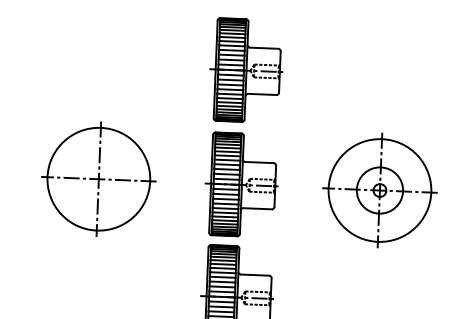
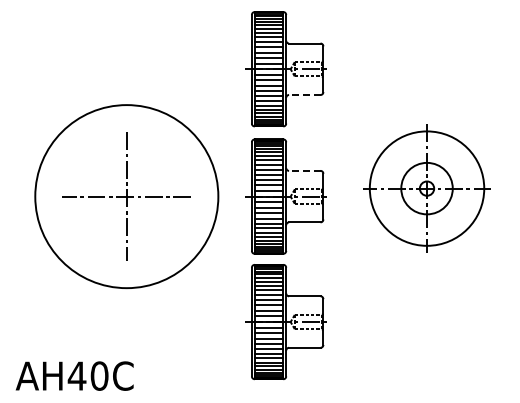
line: (261, 94) -> (304, 95), solid -> dashed
line: (259, 162) -> (304, 170), solid -> dashed
circle: (98, 179) -> (126, 196), size x1.6
part: (379, 190) -> (426, 188), moved

